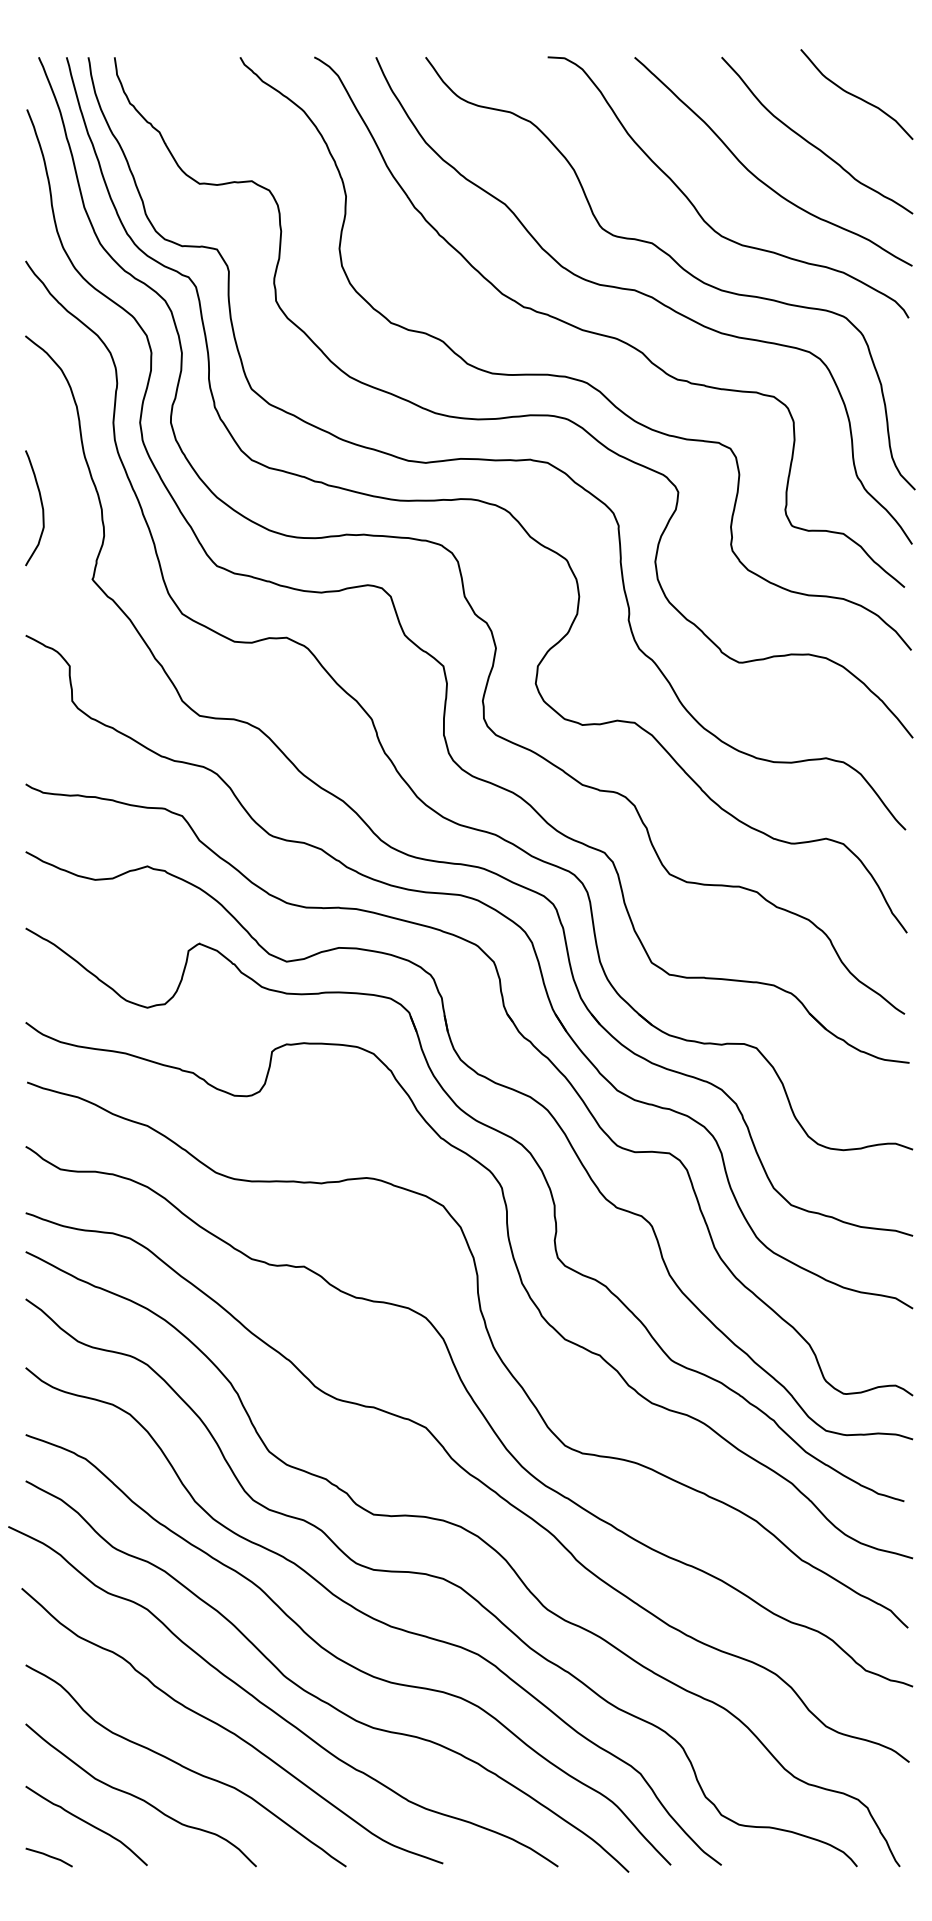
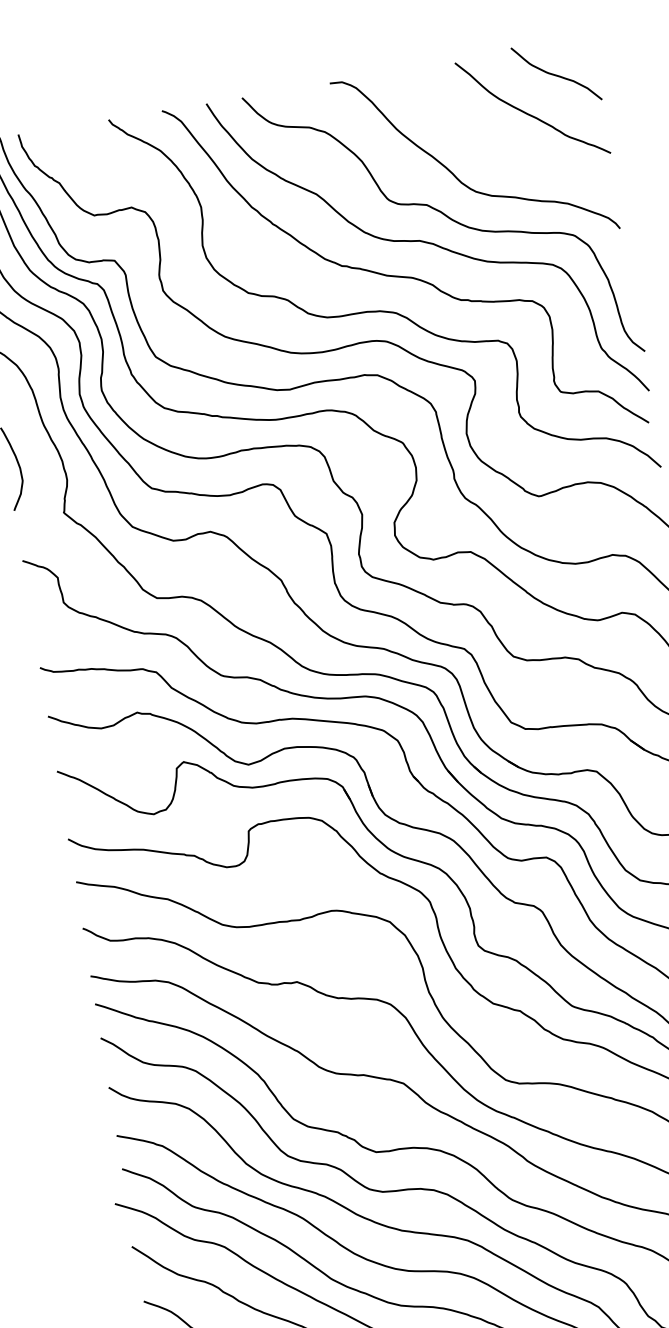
curve: (758, 177) -> (495, 145), removed

